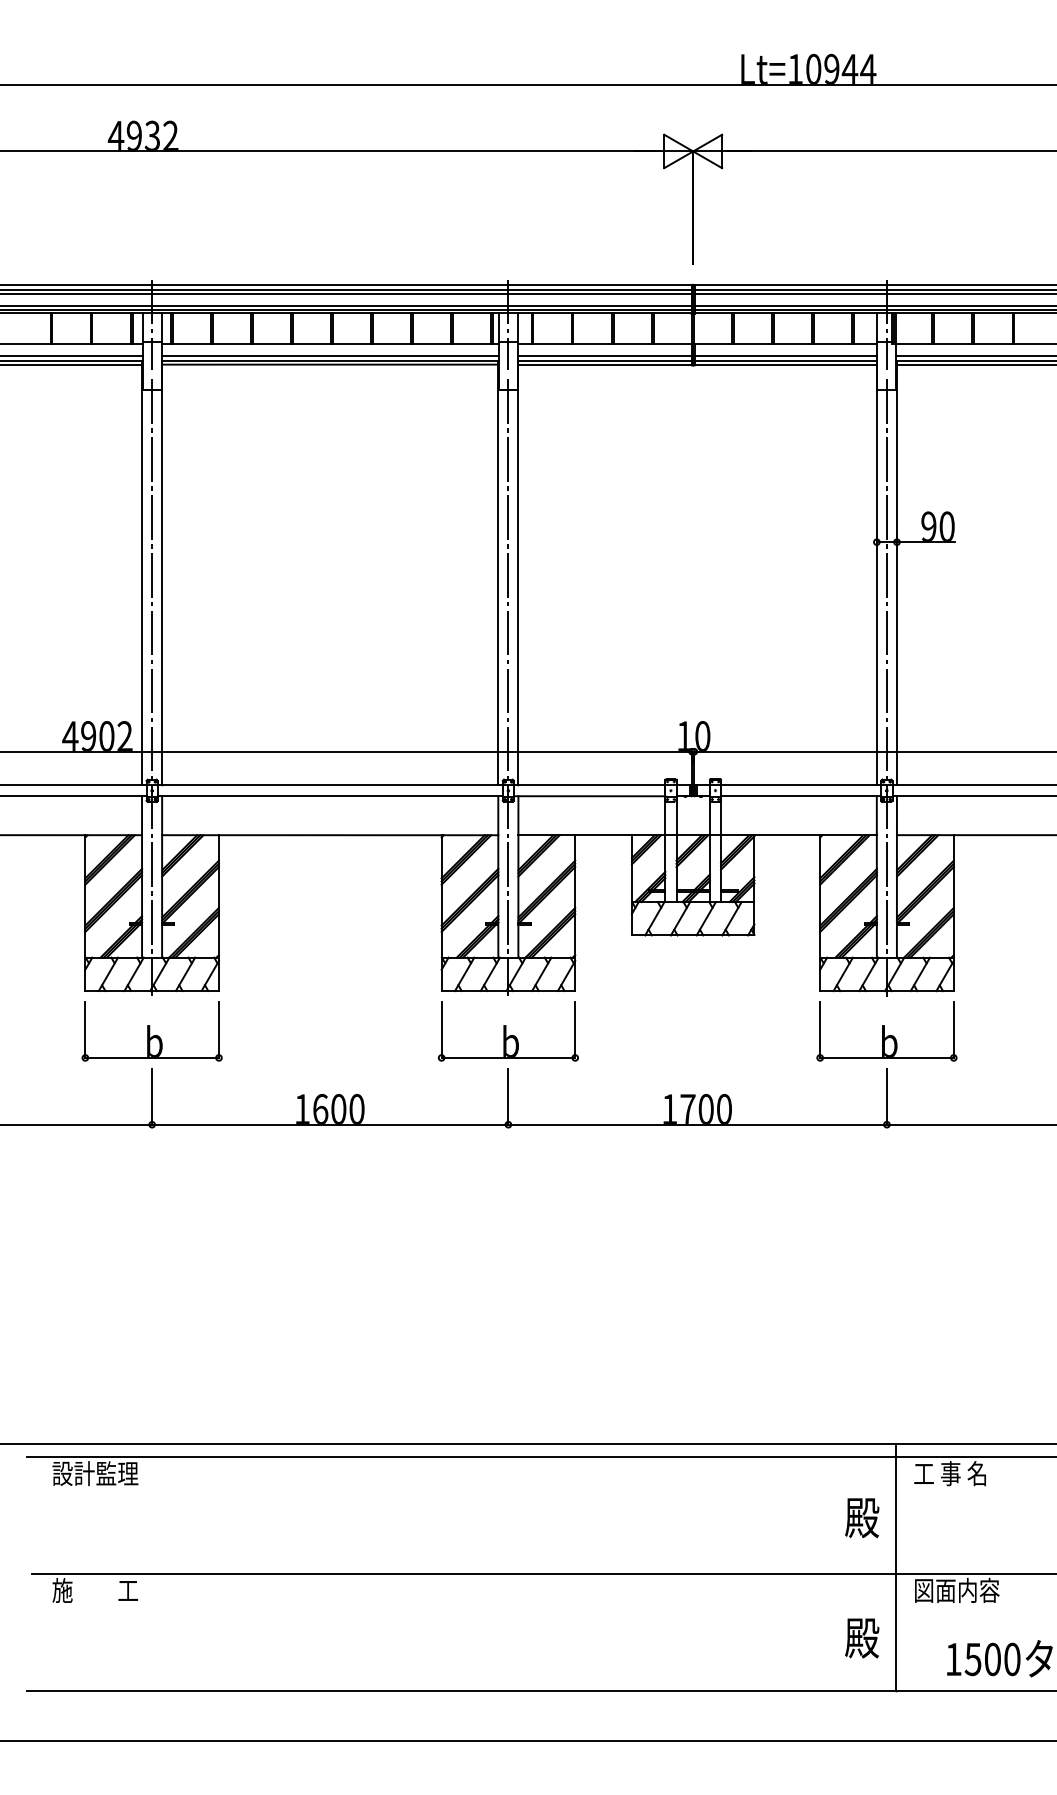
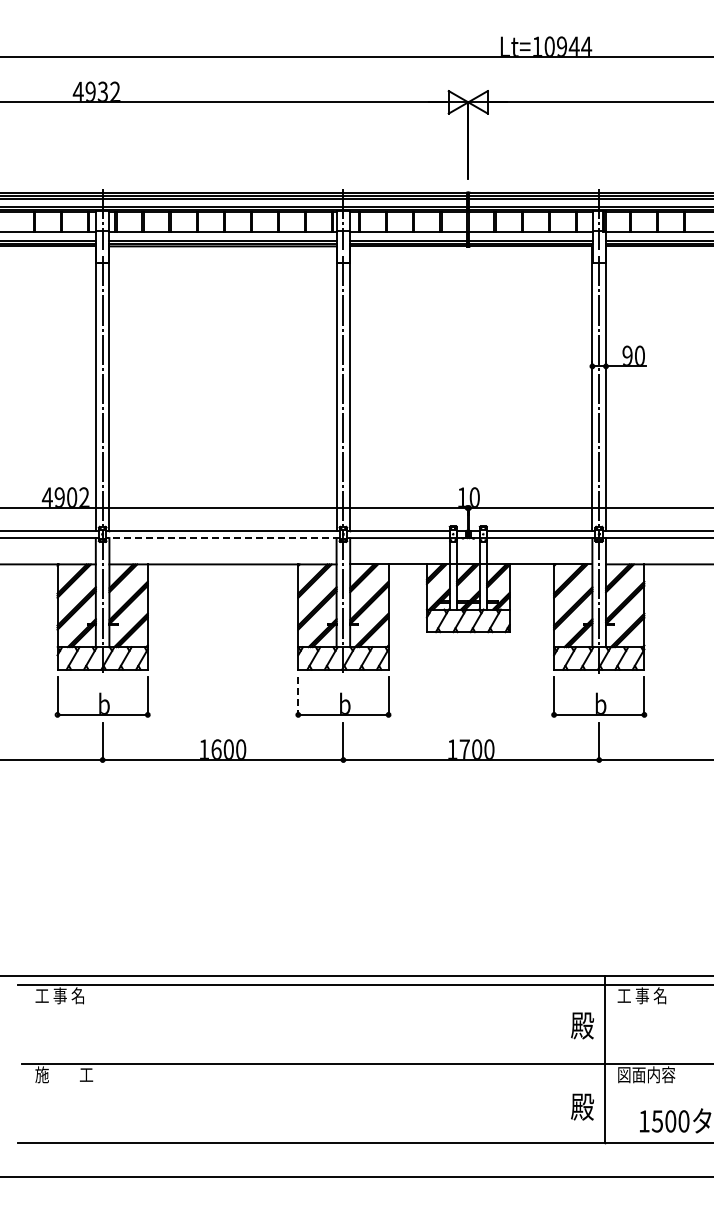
line: (330, 796) -> (223, 538), solid -> dashed
line: (441, 1030) -> (298, 696), solid -> dashed
text: (95, 1473) -> (64, 995), 設計監理 -> 工 事 名

